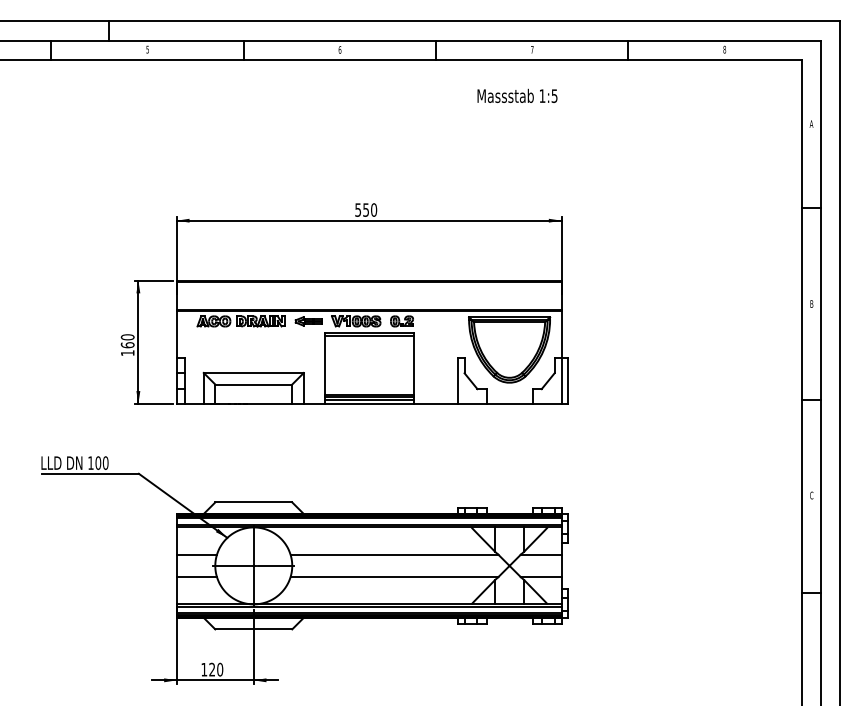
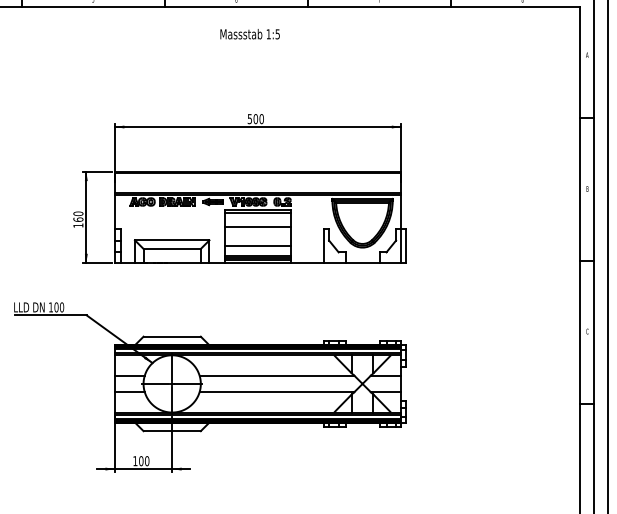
text: (517, 95) -> (250, 33), moved
text: (366, 209) -> (256, 118), 550 -> 500
line: (368, 355) -> (257, 227), added
line: (368, 380) -> (257, 245), added
text: (212, 669) -> (141, 461), 120 -> 100

